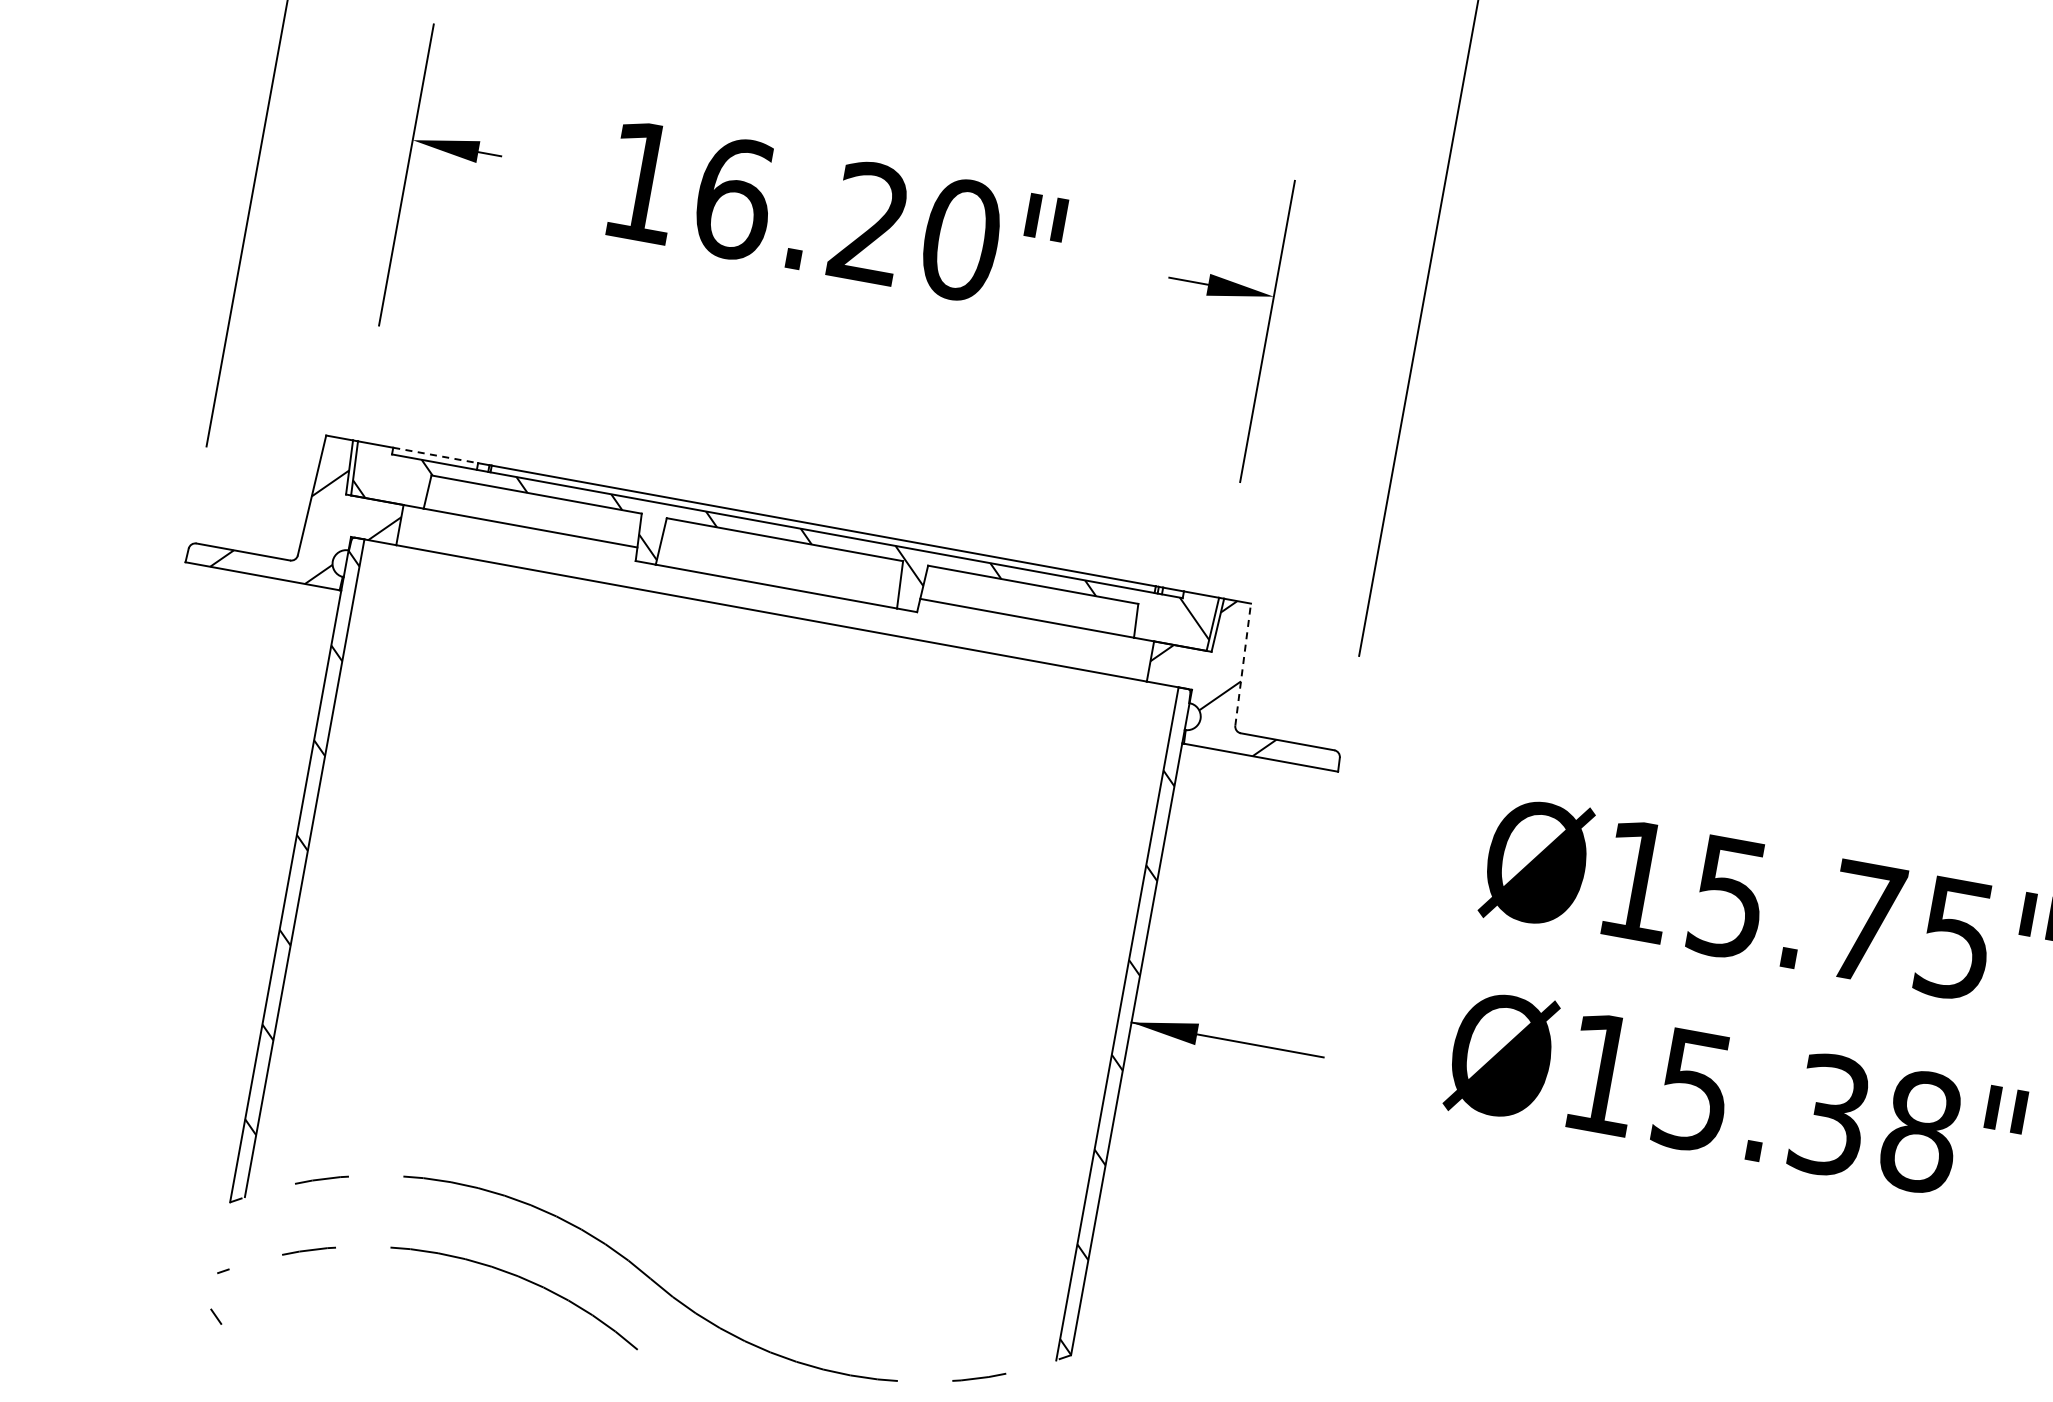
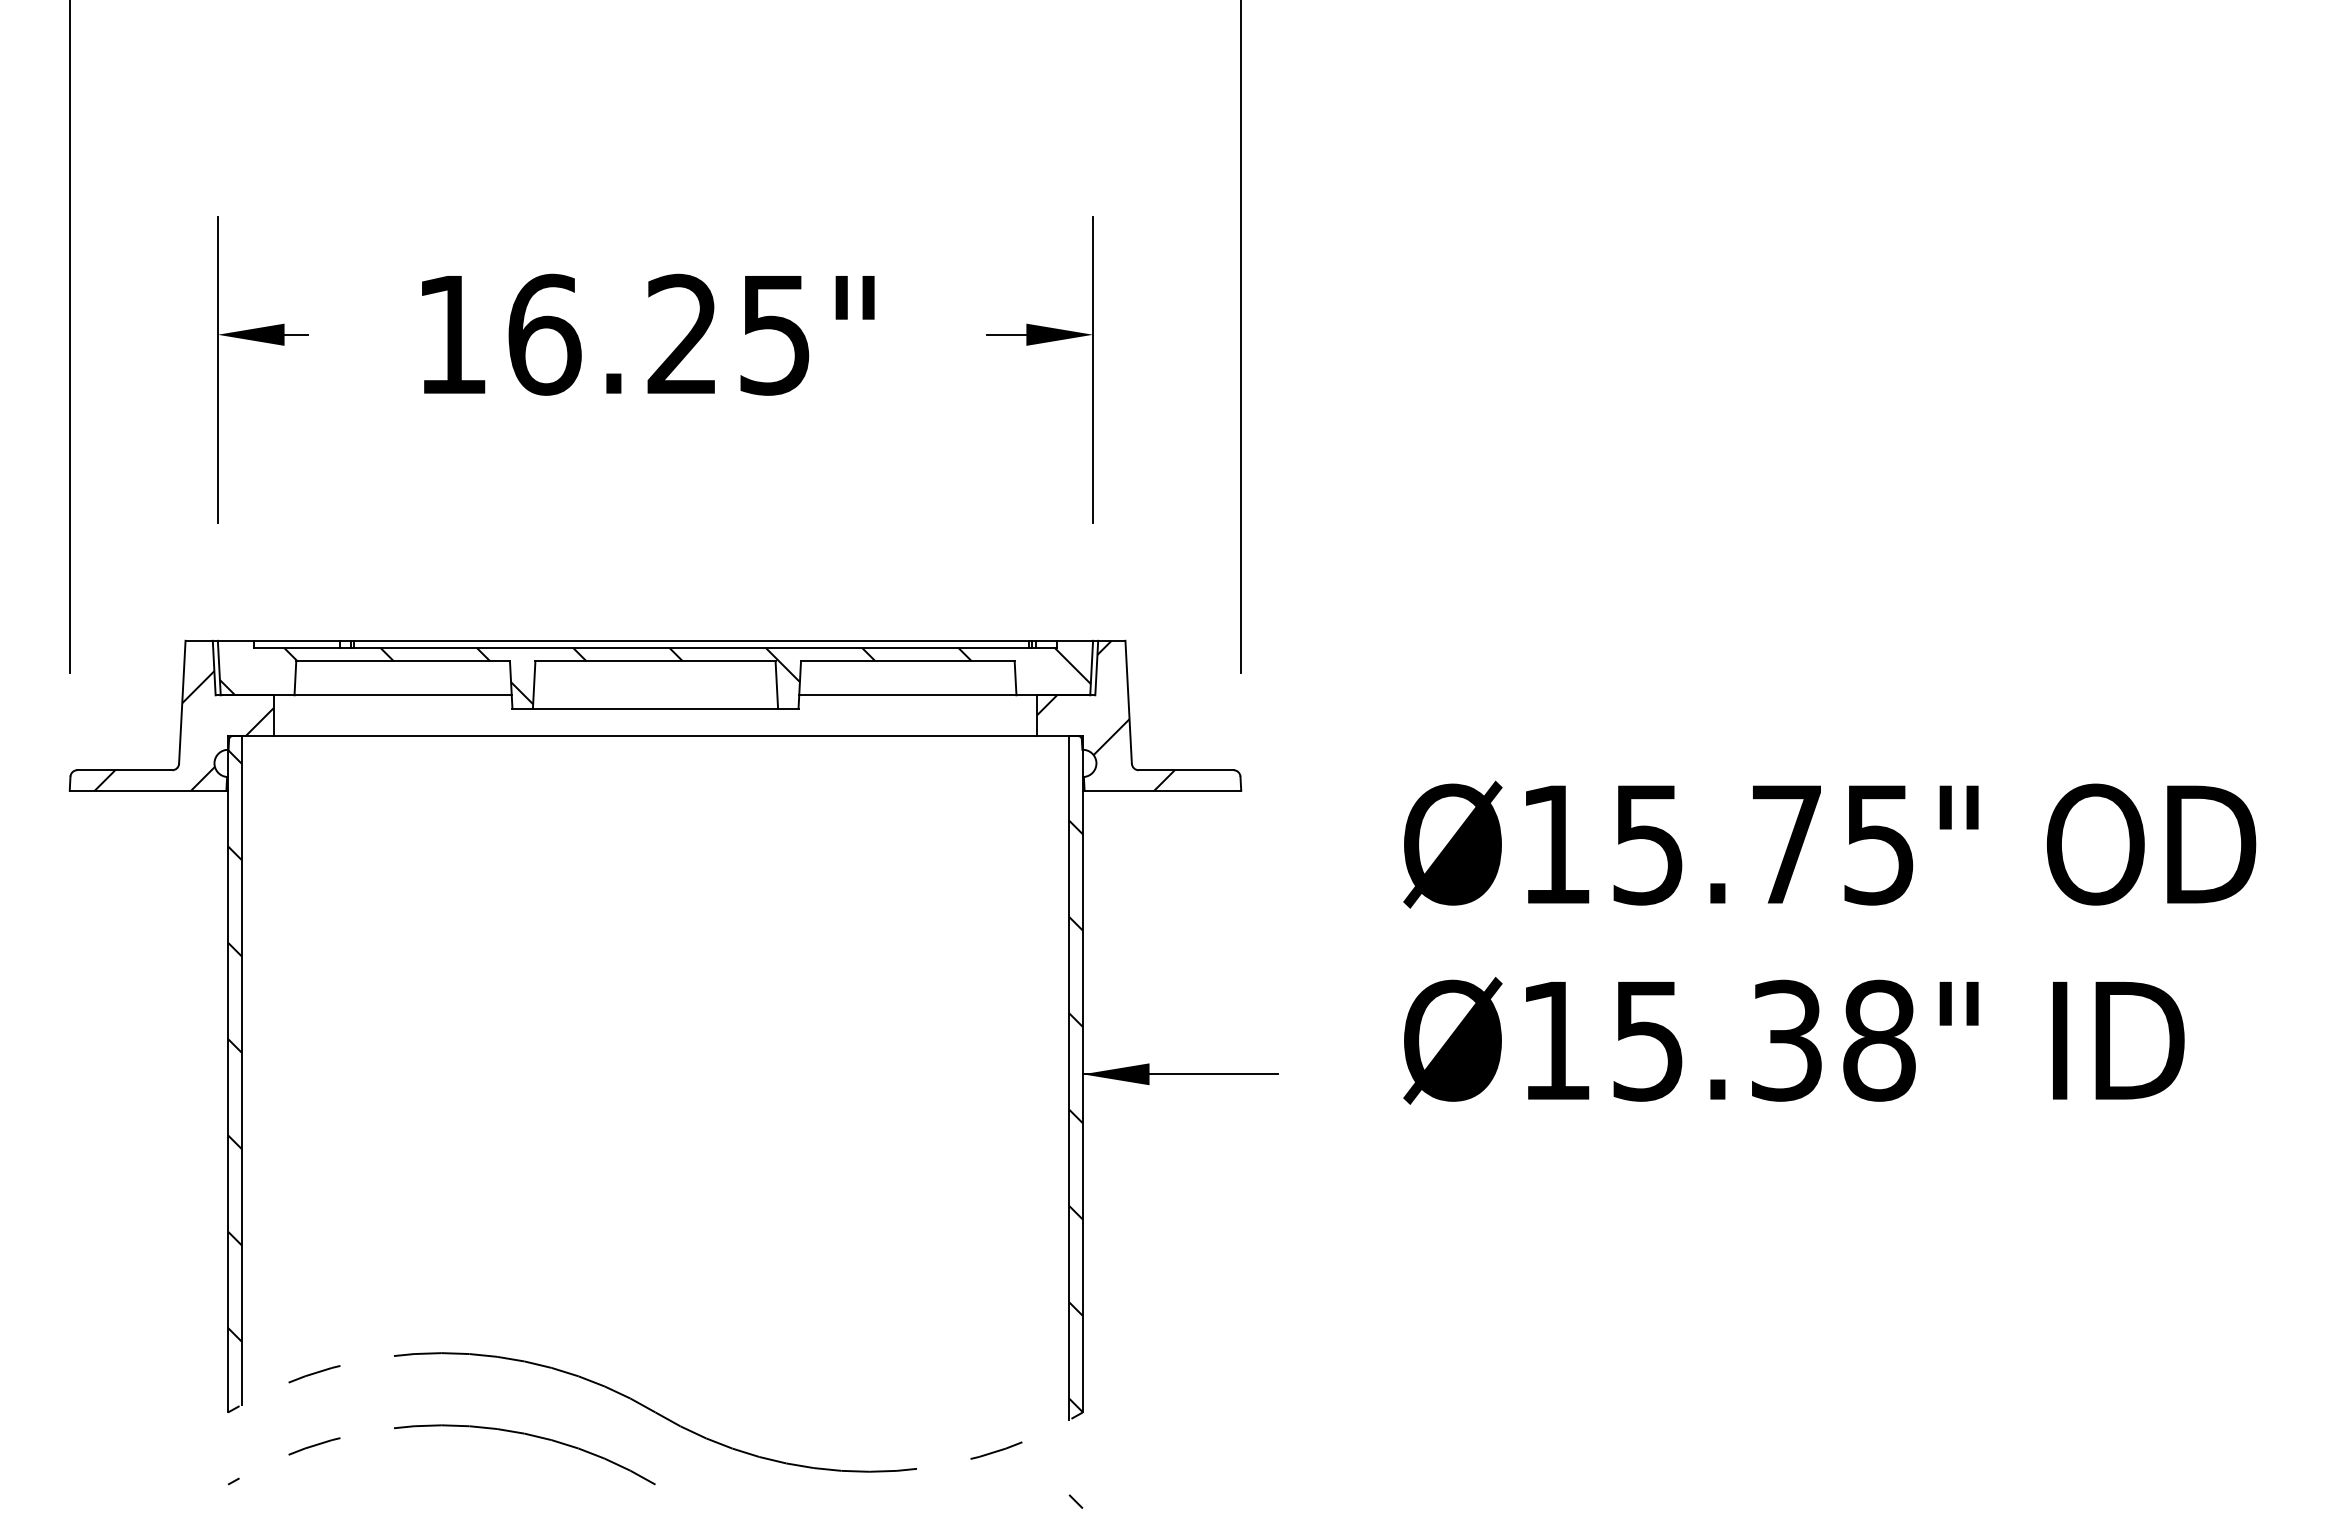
text: (961, 239) -> (775, 334), 16.20" -> 16.25"
line: (436, 455) -> (297, 640), dashed -> solid
line: (1242, 664) -> (1128, 702), dashed -> solid

